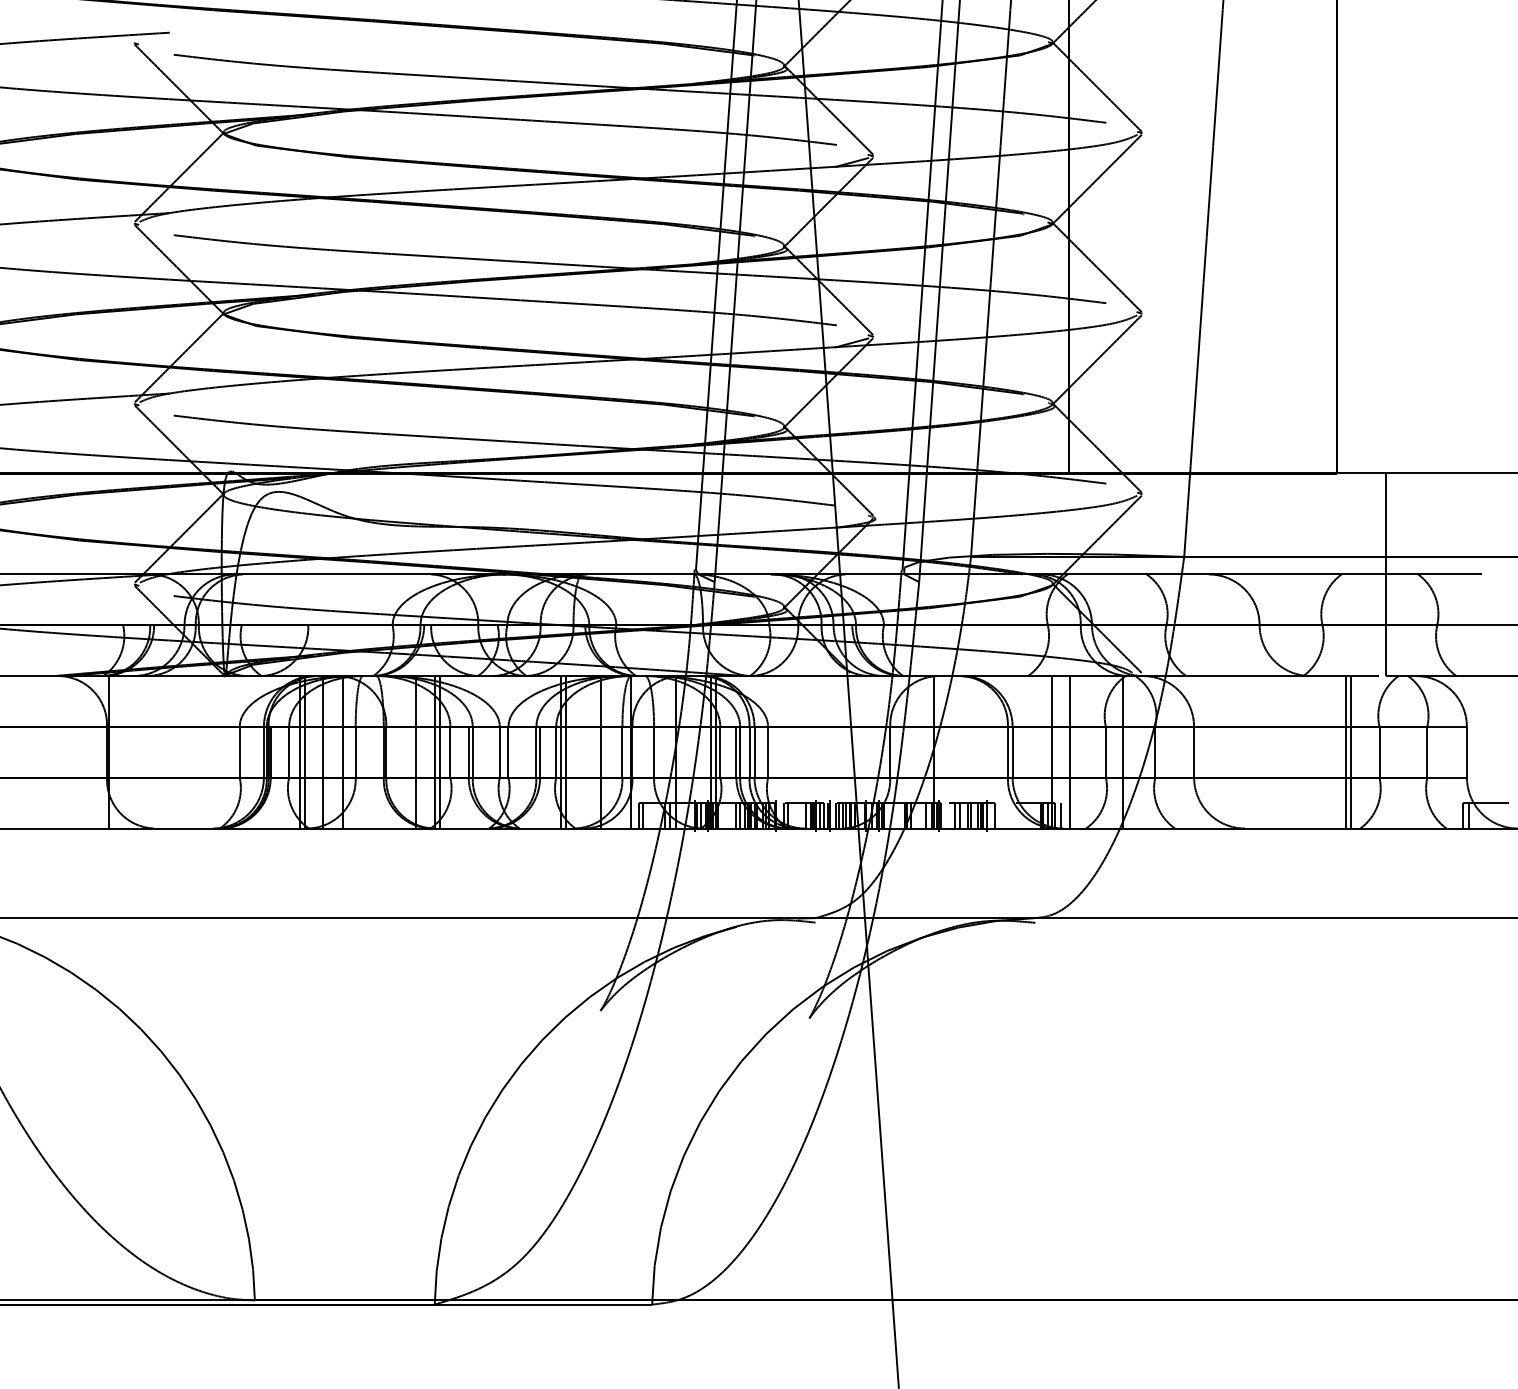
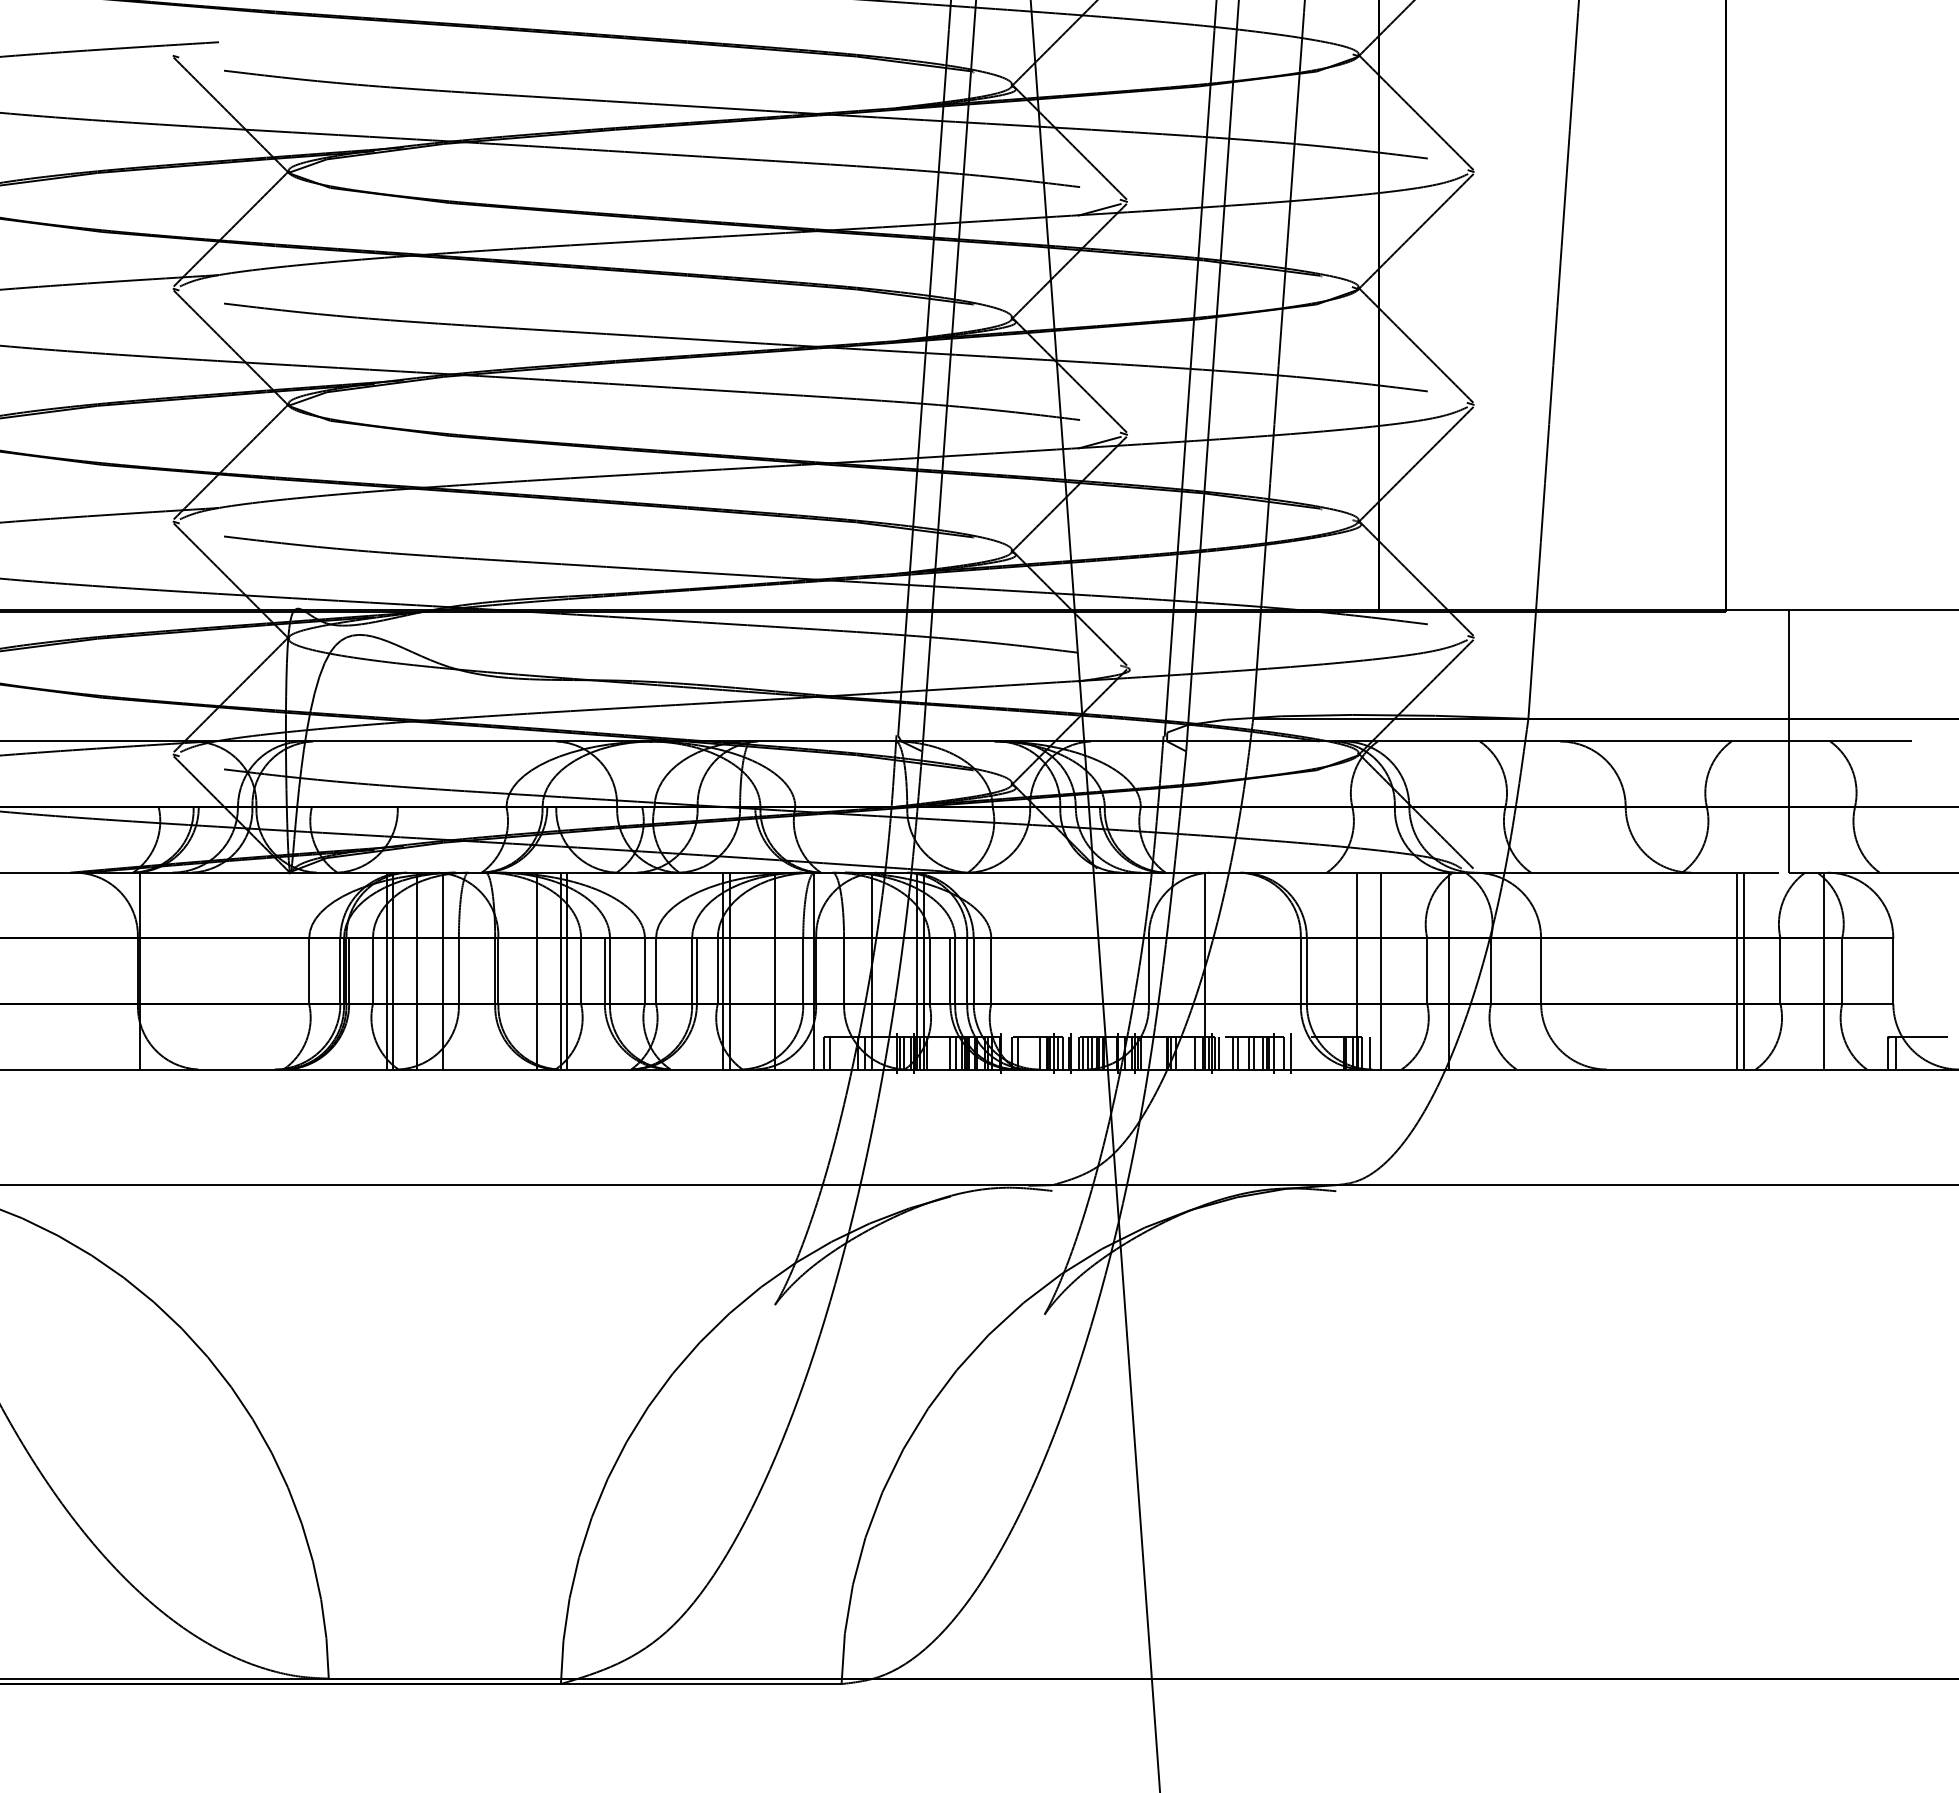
line: (1412, 751) -> (1823, 970), added
line: (944, 815) -> (1218, 1052), added
line: (1000, 815) -> (1291, 1052), added

